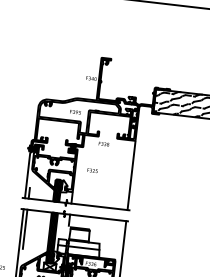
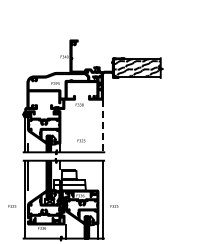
text: (92, 170) -> (81, 140), moved
line: (132, 176) -> (103, 126), solid -> dashed

